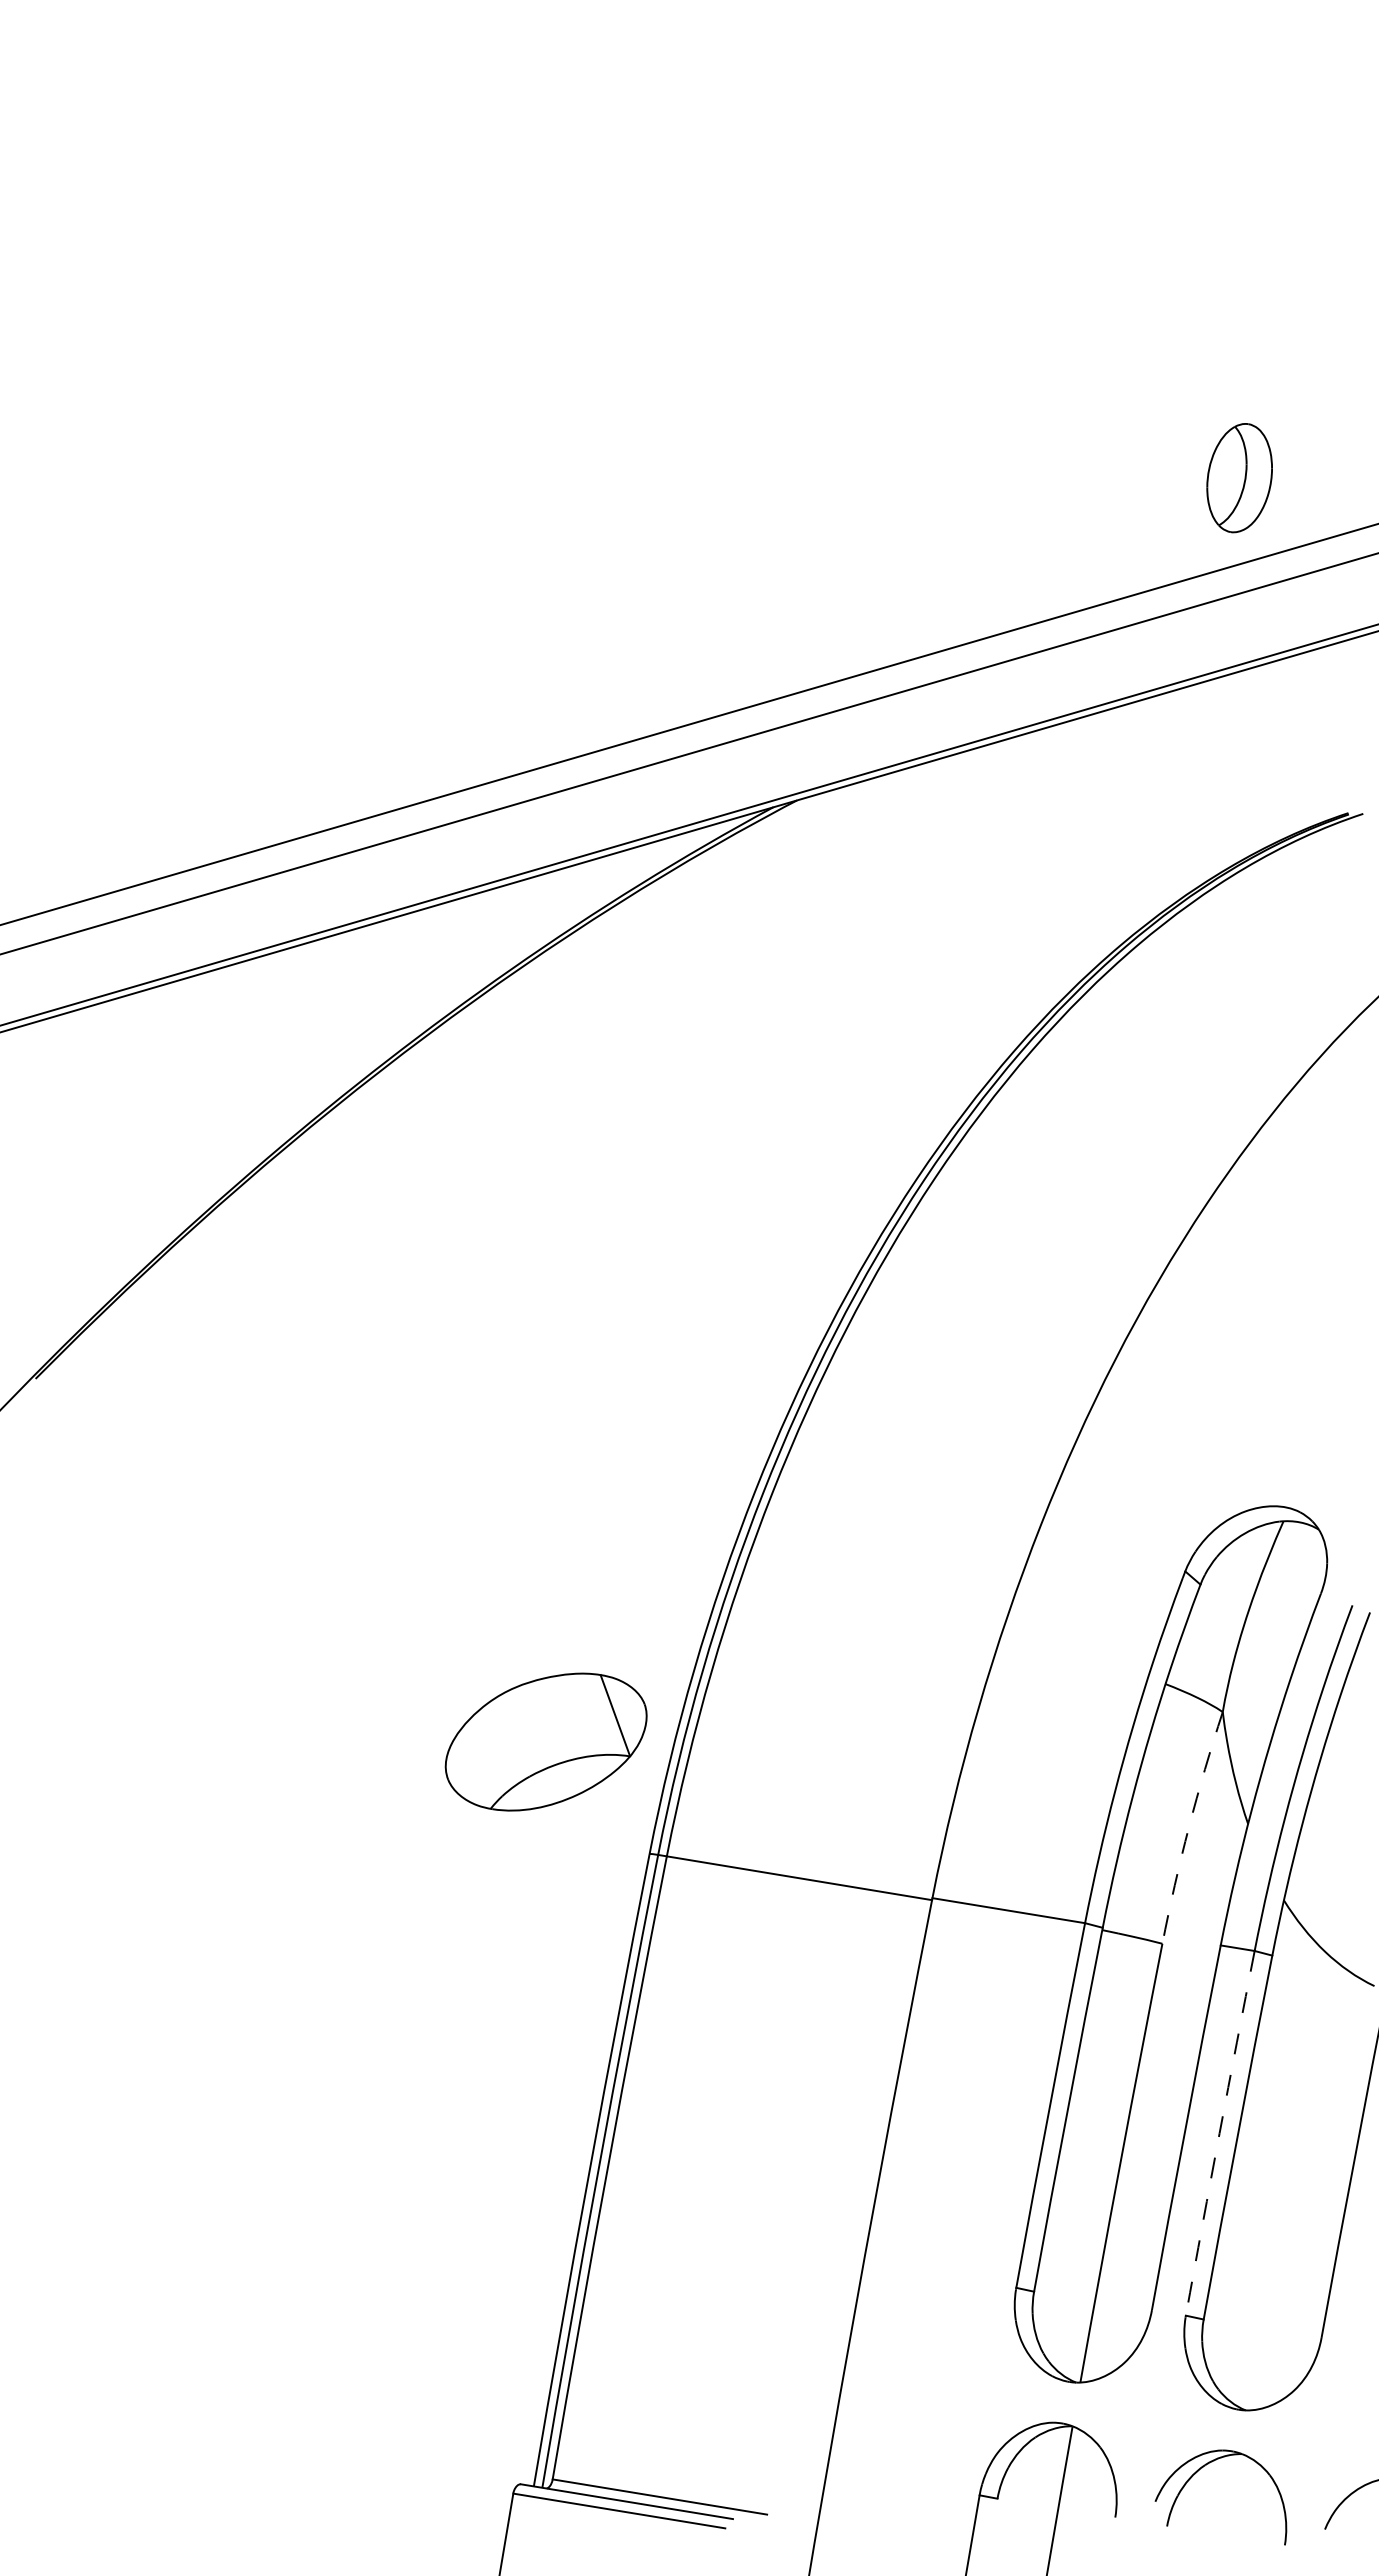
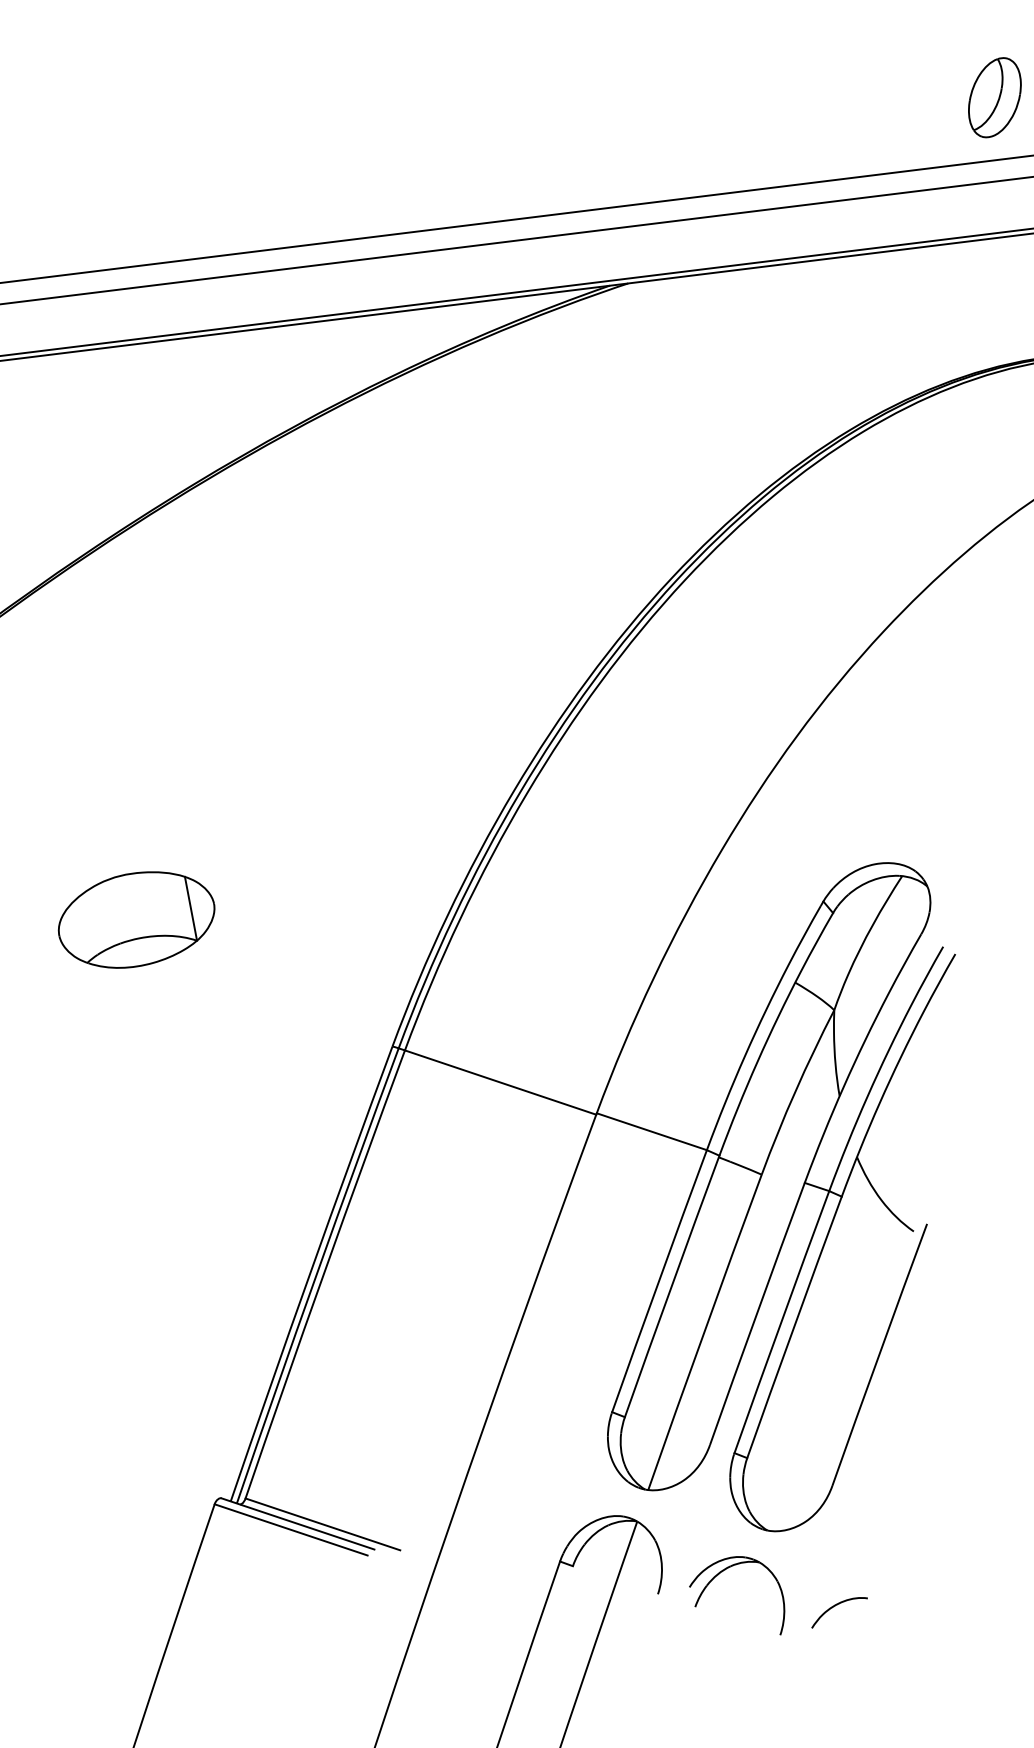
part: (545, 1741) -> (136, 919), moved
arc: (1189, 1827) -> (795, 1091), dashed -> solid
arc: (1219, 2133) -> (781, 1322), dashed -> solid

